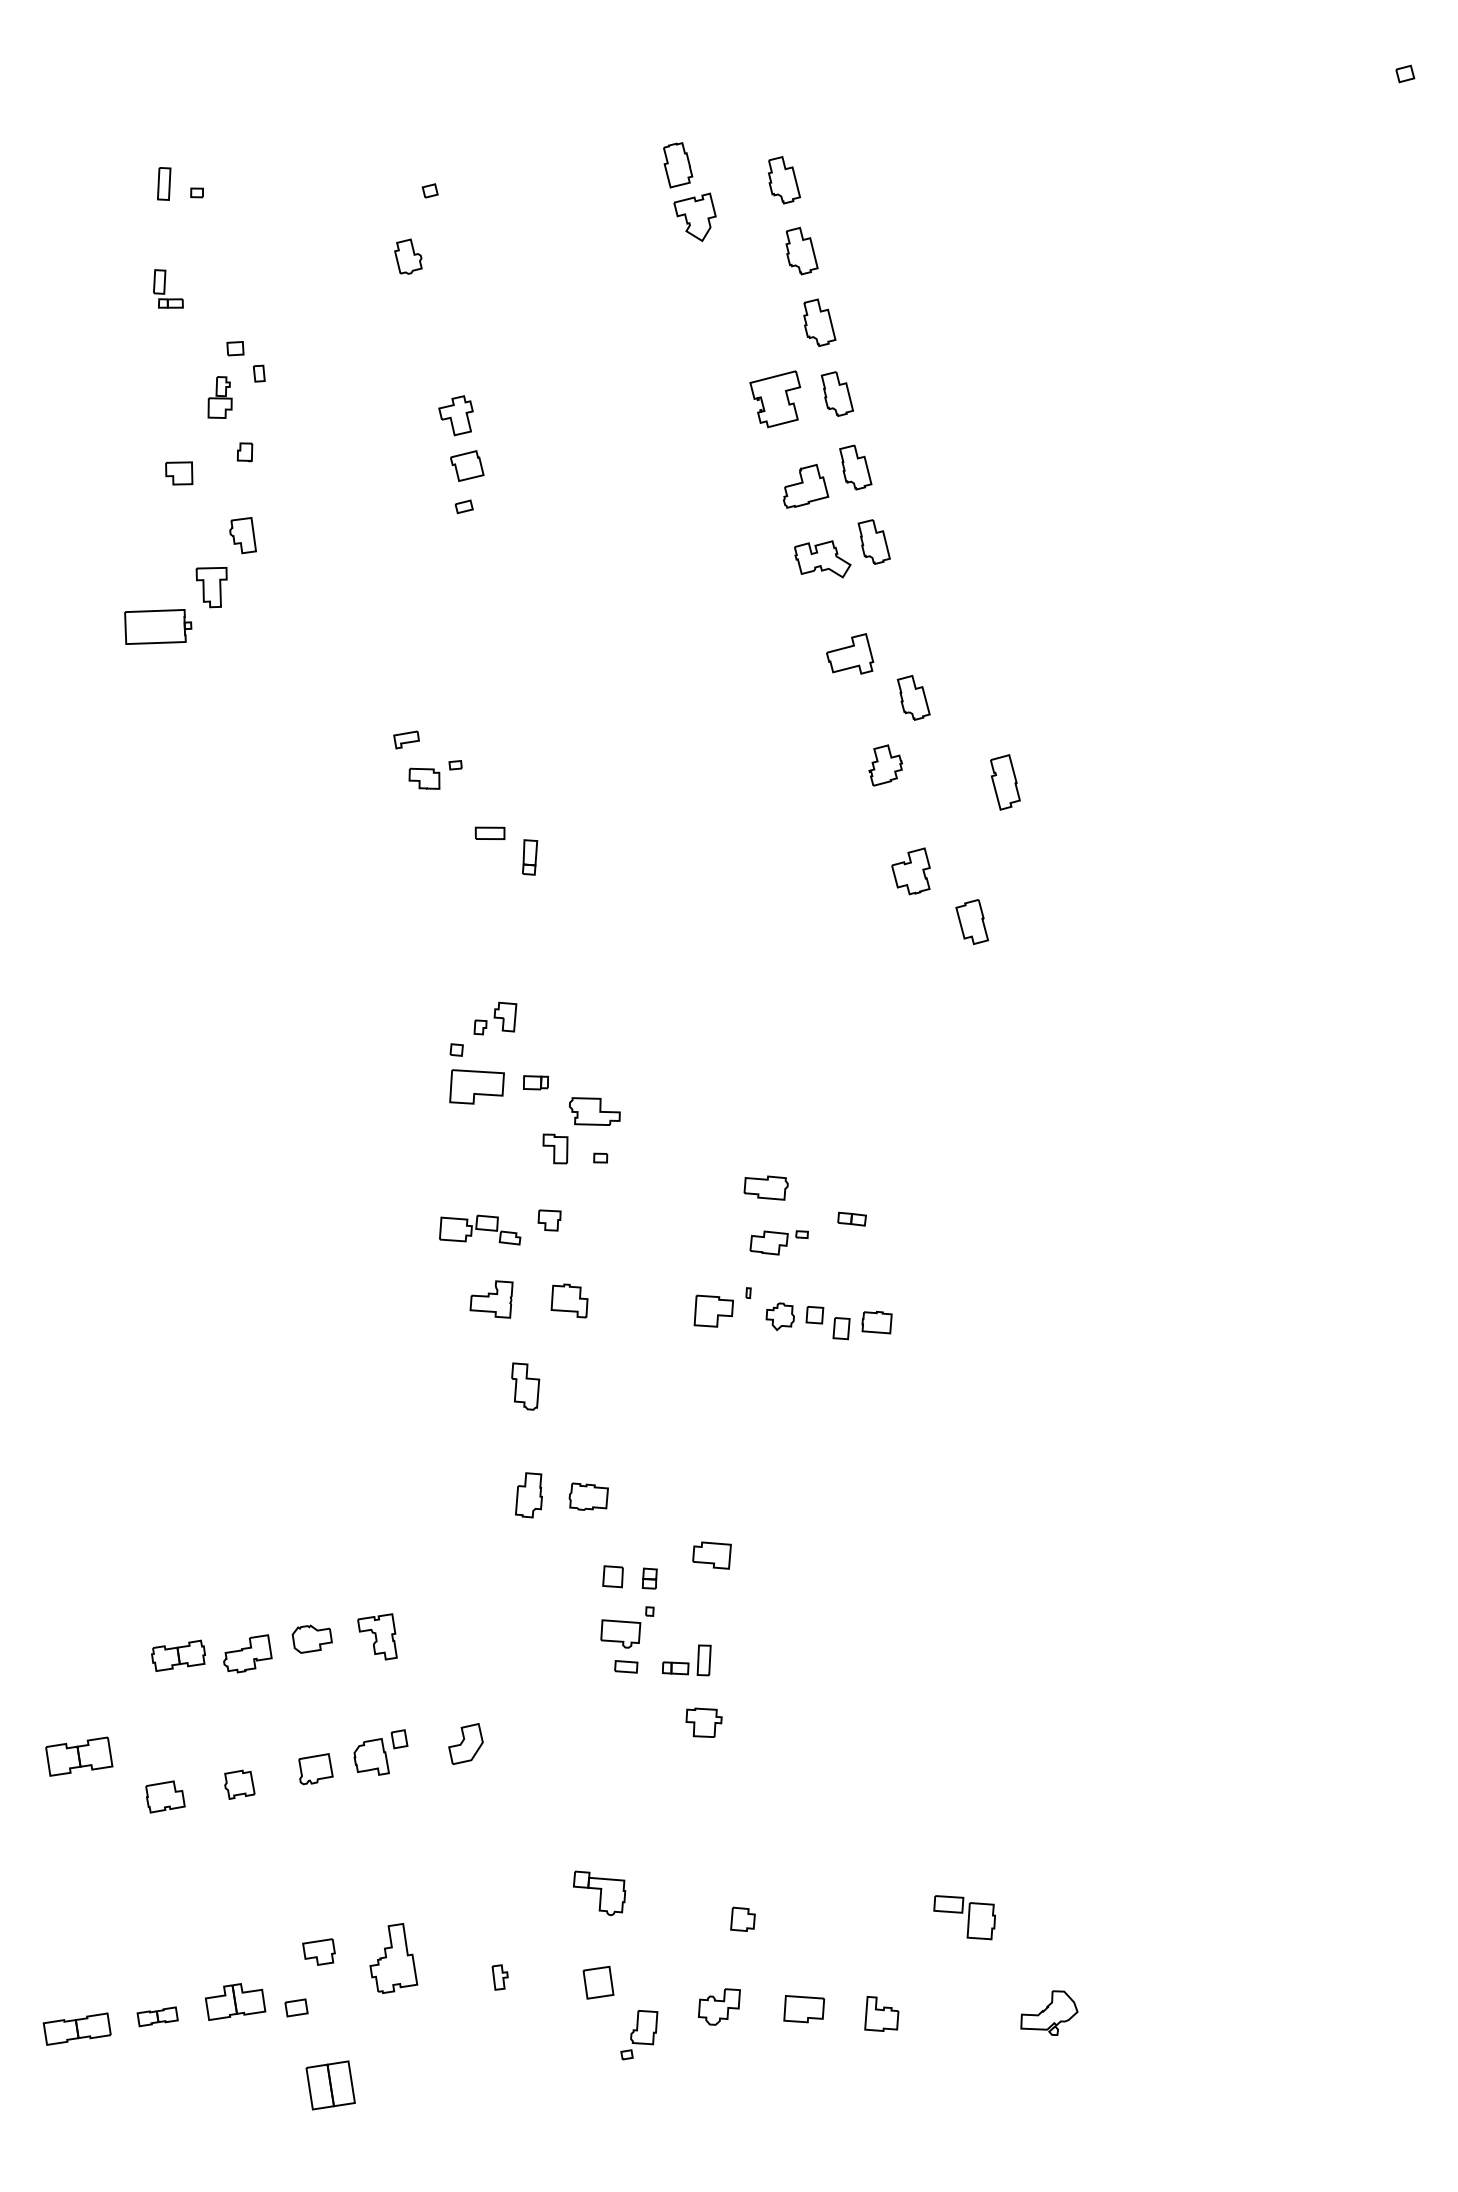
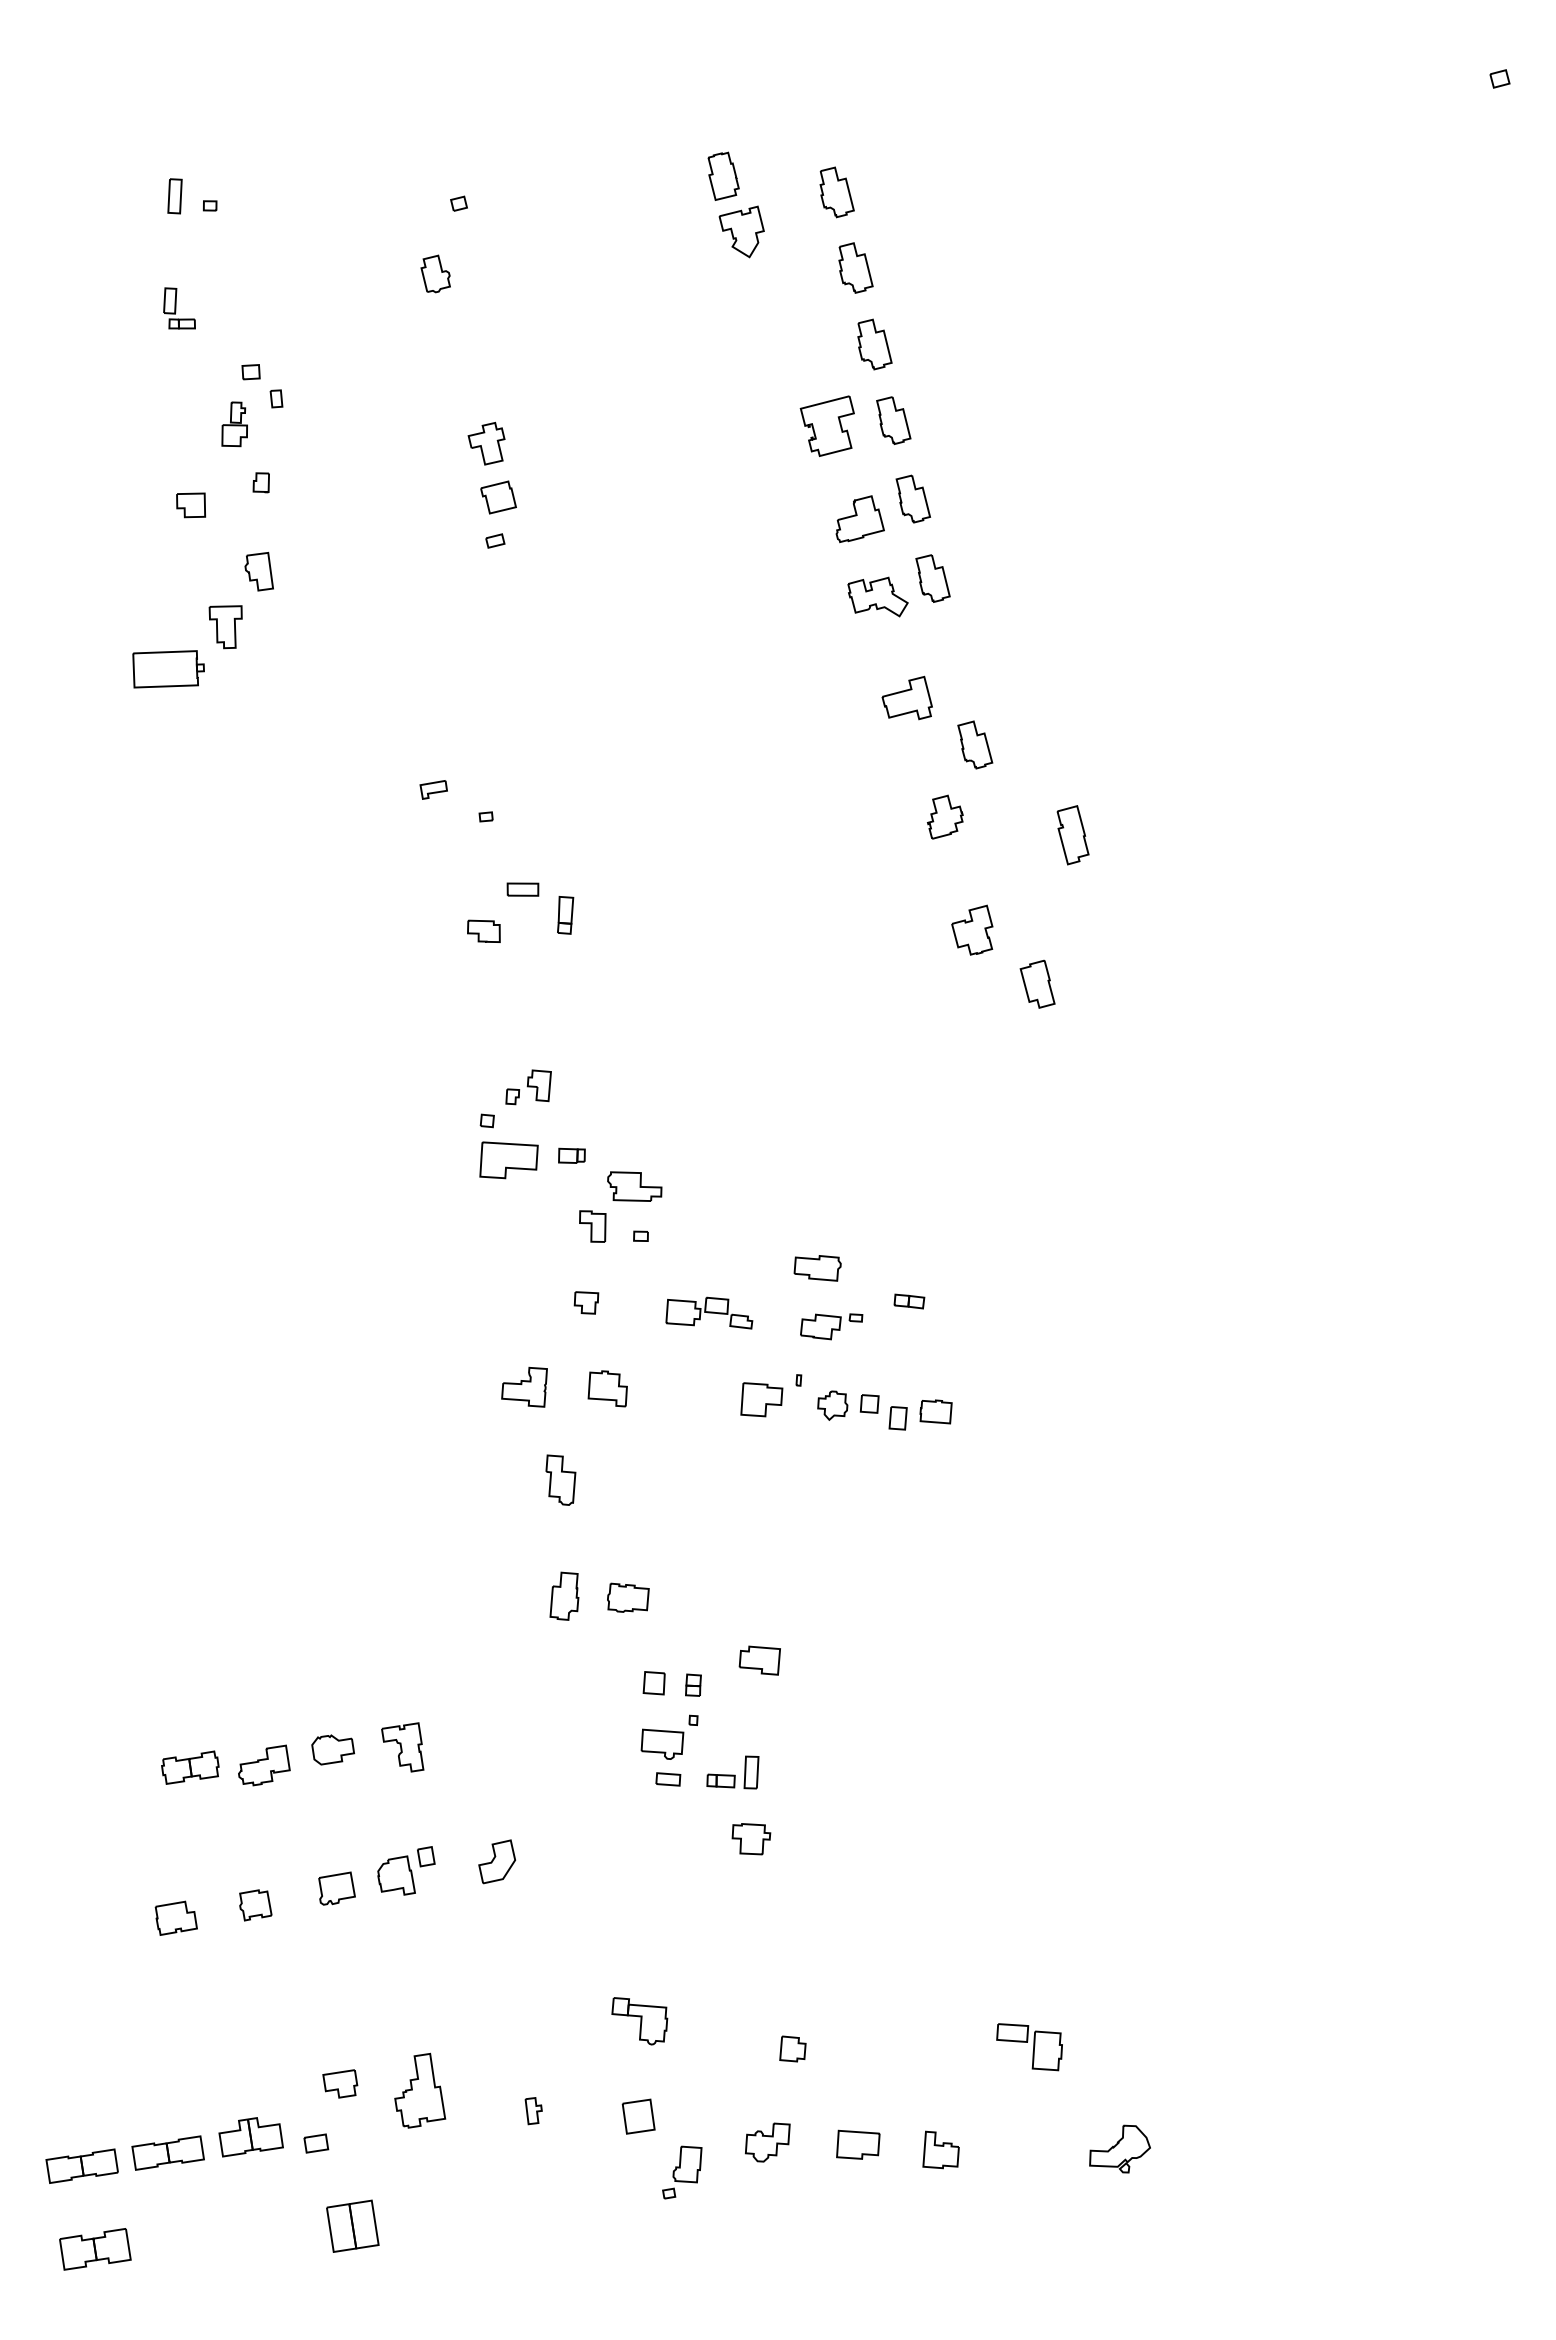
part: (424, 777) -> (483, 930), moved
part: (480, 1229) -> (709, 1312), moved
part: (79, 1756) -> (95, 2249), moved
part: (157, 2016) -> (167, 2152), size x1.67

